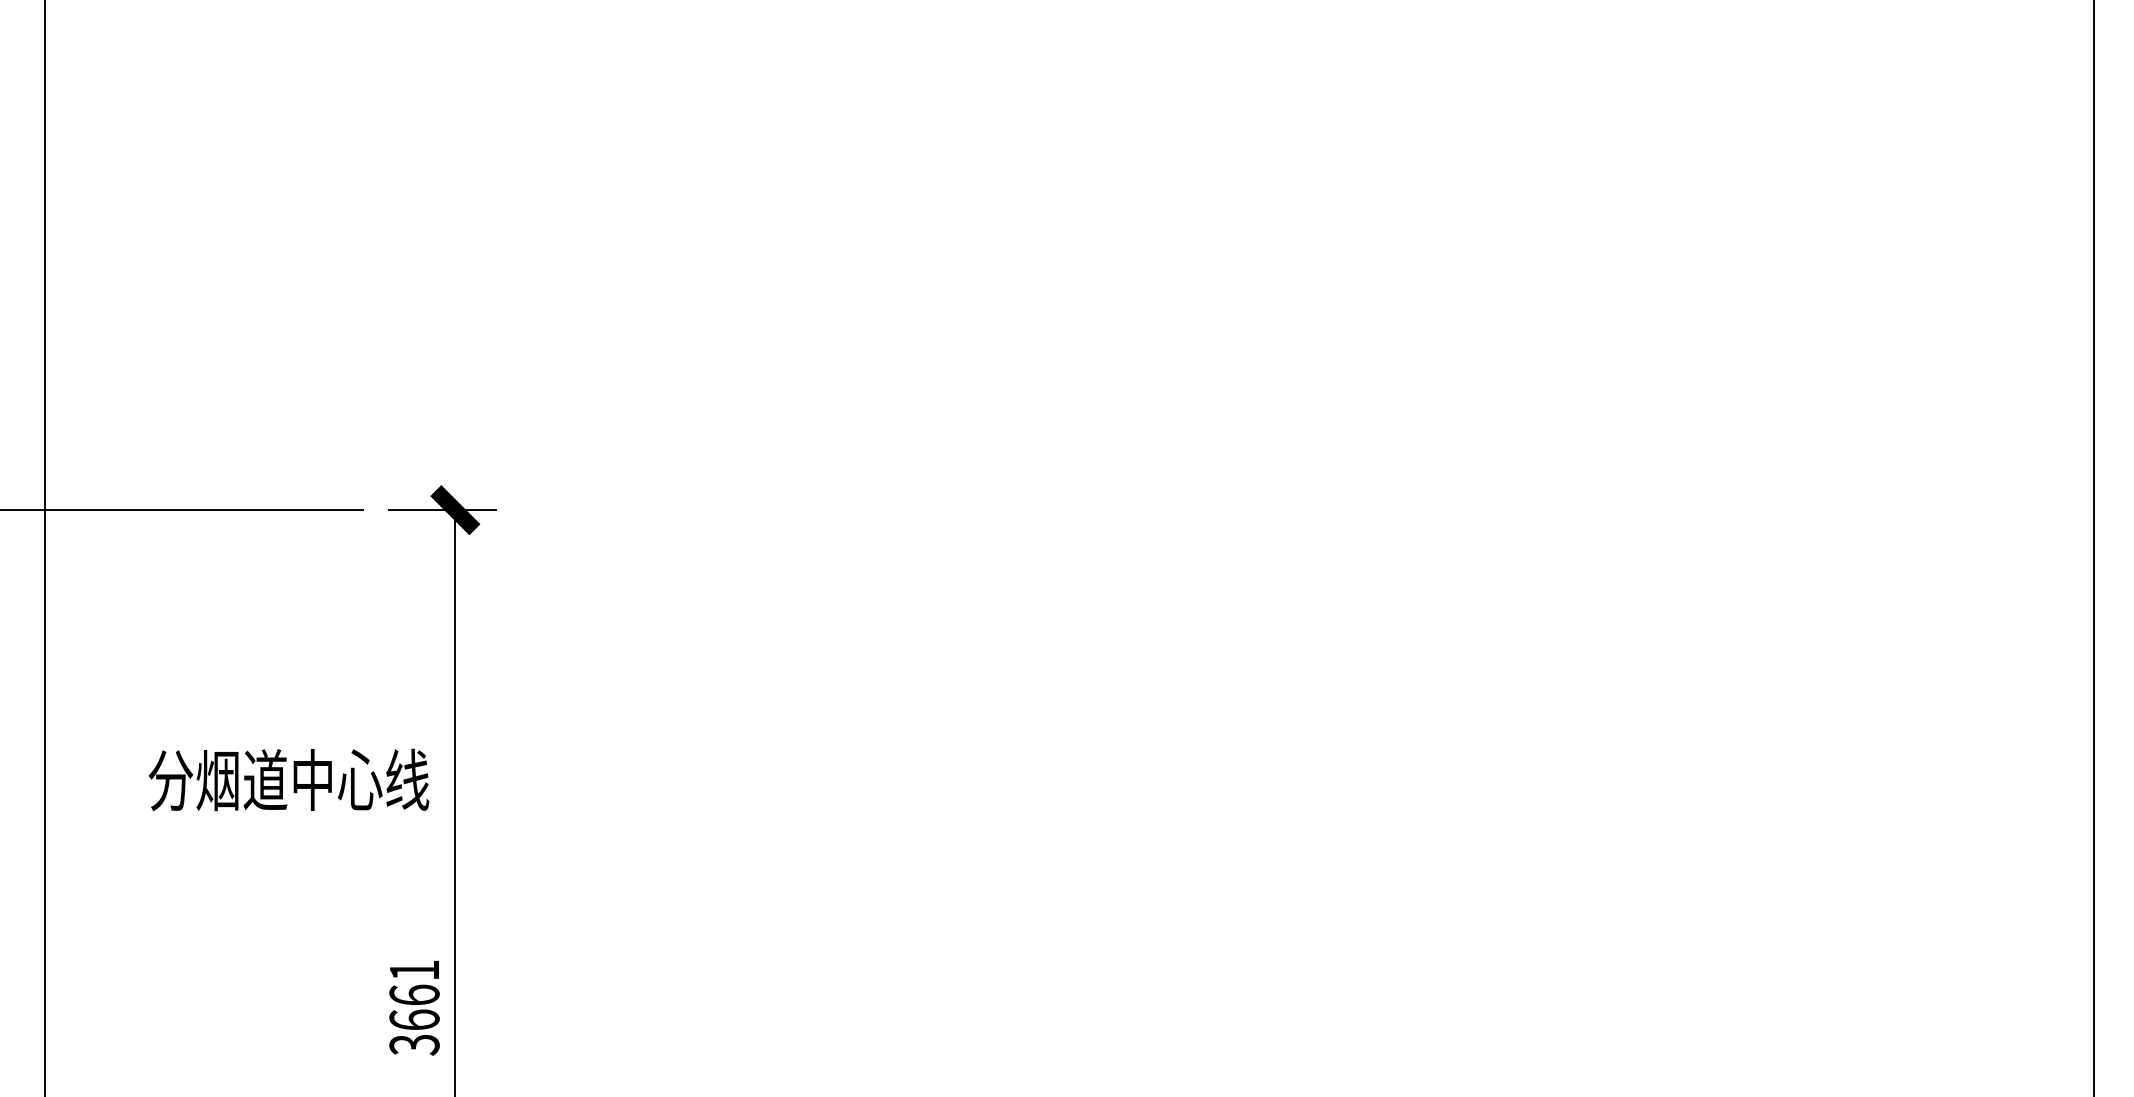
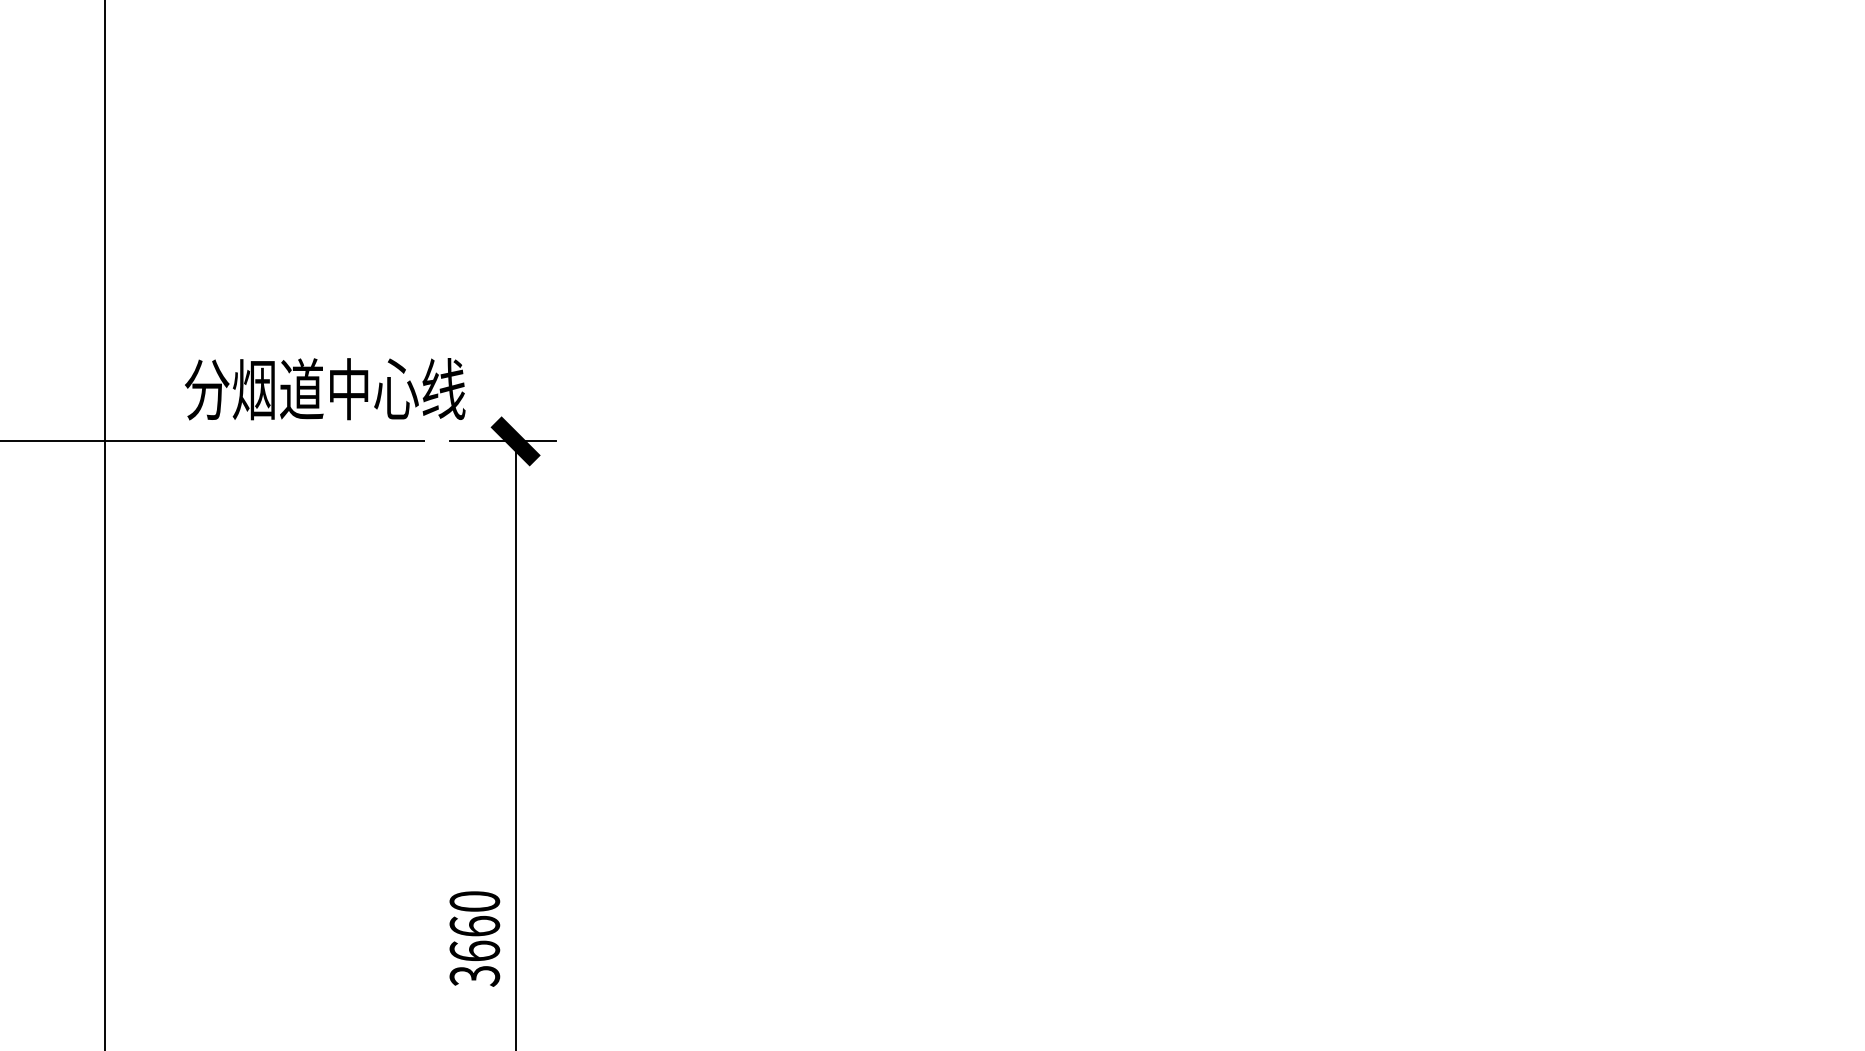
text: (288, 779) -> (324, 388), moved
text: (414, 970) -> (474, 901), 3661 -> 3660

